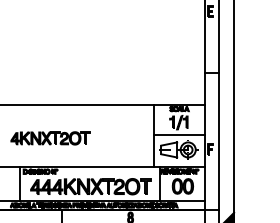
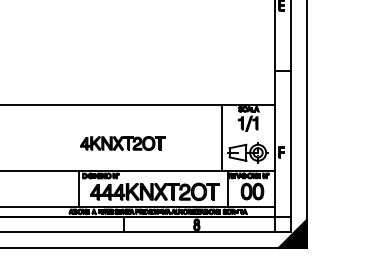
line: (179, 134) -> (248, 136), removed
part: (50, 138) -> (122, 143), moved

